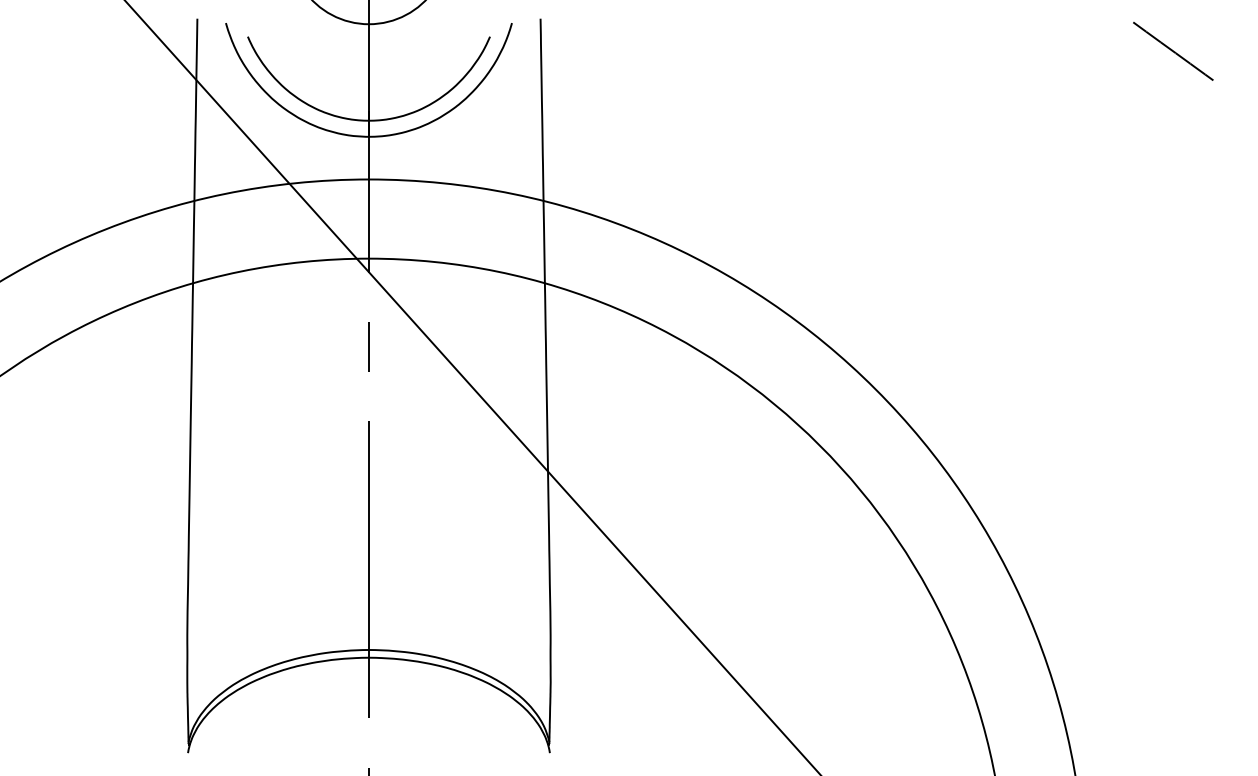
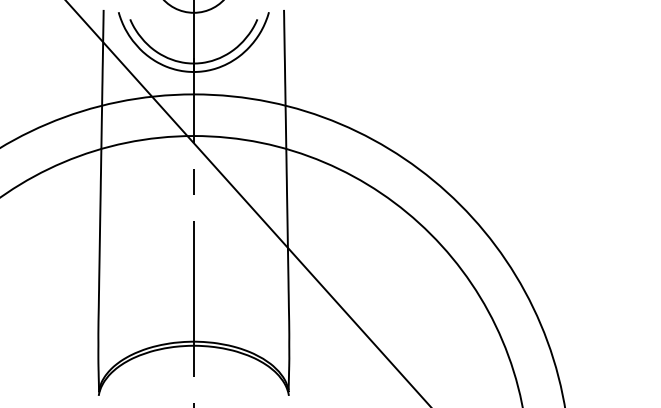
line: (1173, 50) -> (616, 26), removed

